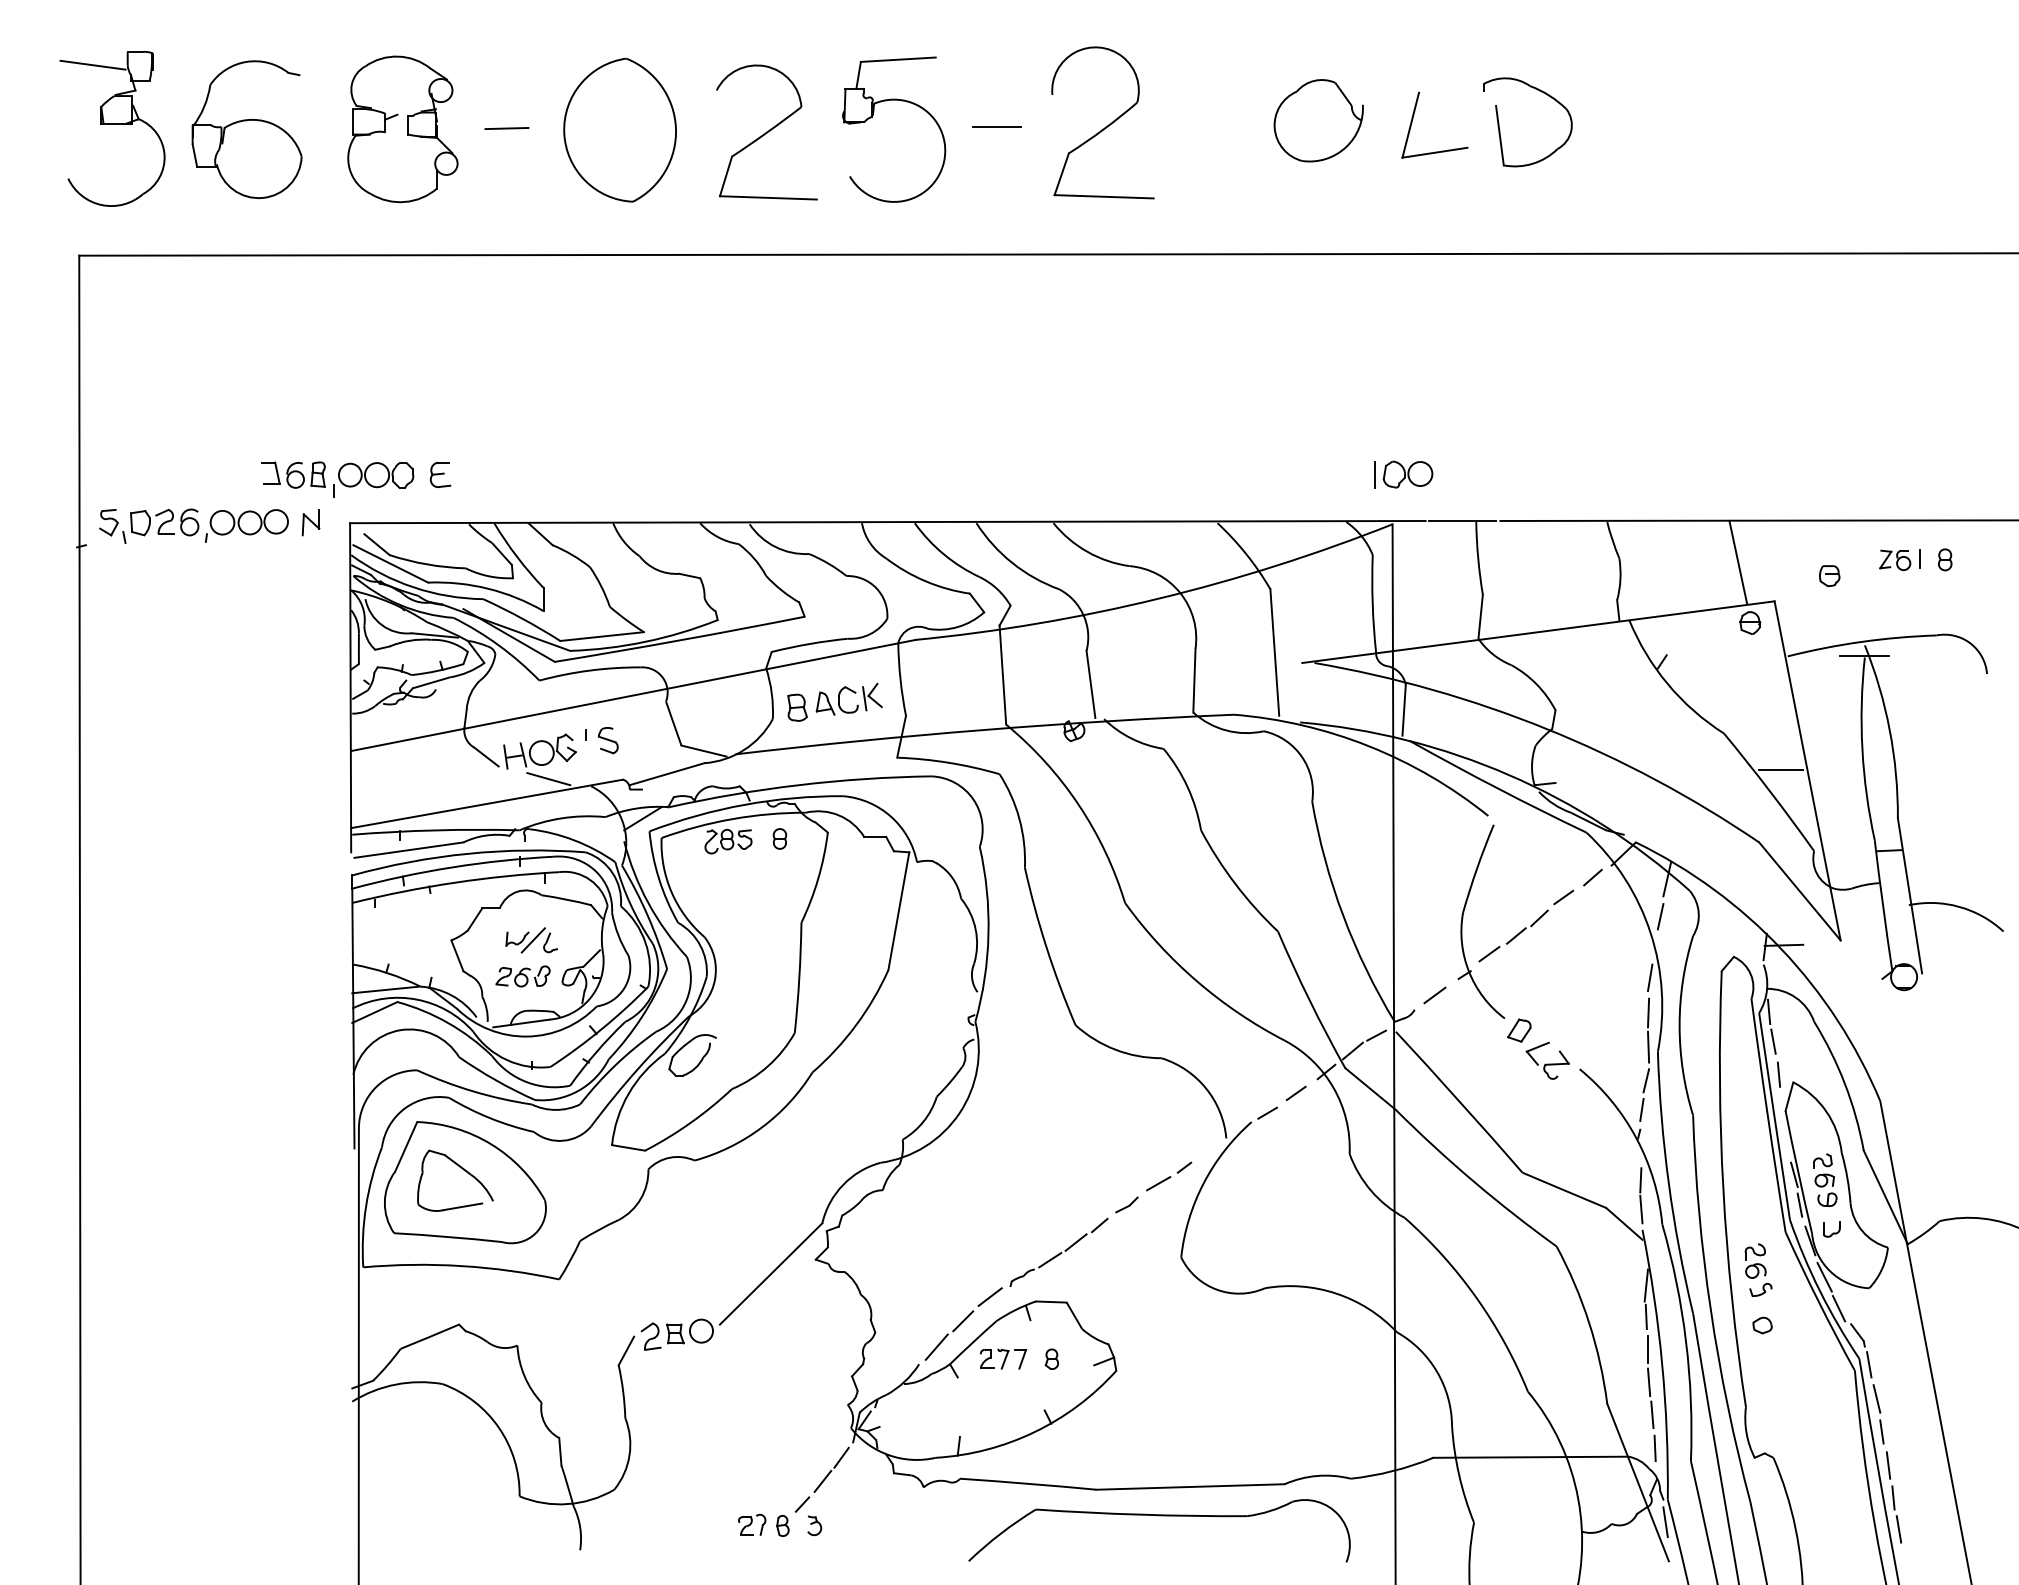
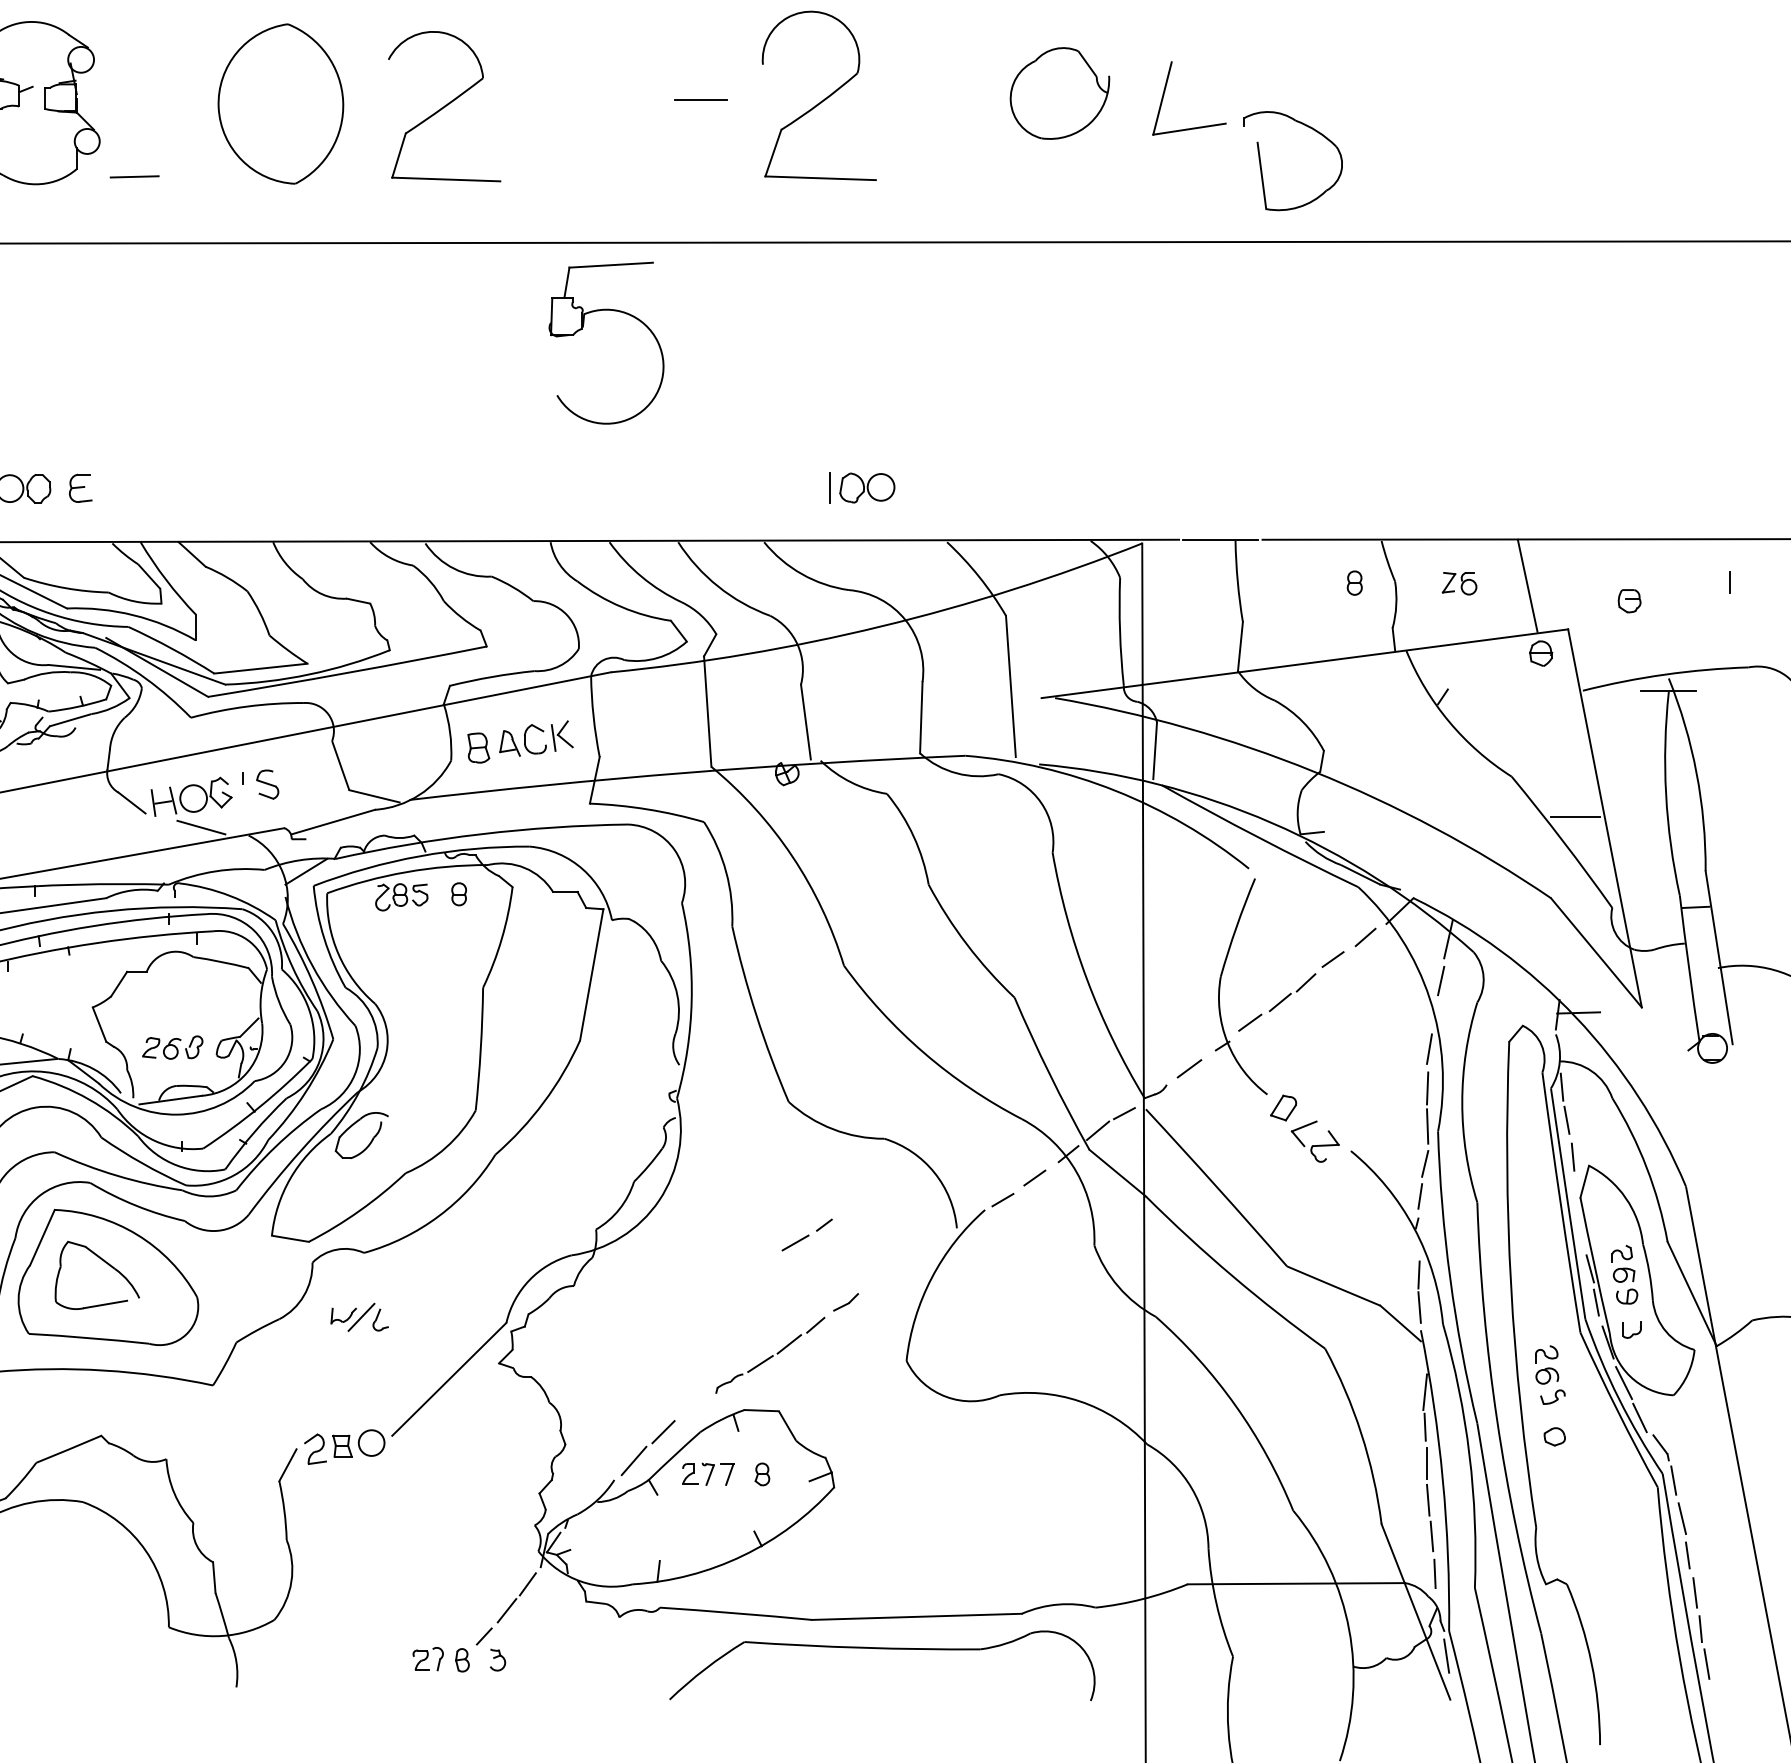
part: (872, 117) -> (582, 329), moved
part: (1499, 122) -> (1261, 161), moved
line: (506, 128) -> (134, 176), moved
part: (1403, 474) -> (862, 487), moved
part: (1895, 559) -> (1459, 582), moved
part: (1945, 559) -> (1355, 582), moved
part: (531, 940) -> (359, 1317), moved
part: (1169, 1176) -> (807, 1234), moved
line: (989, 1296) -> (692, 1404), removed

